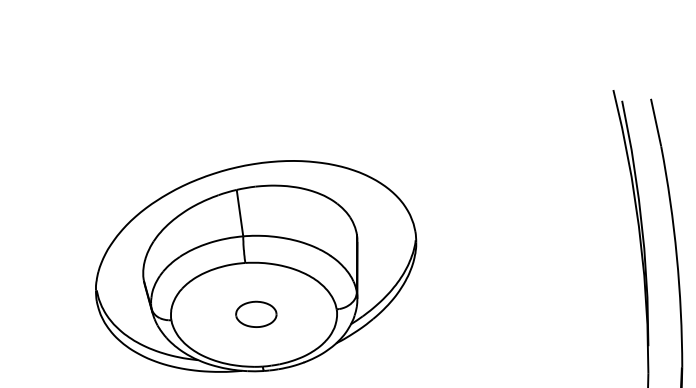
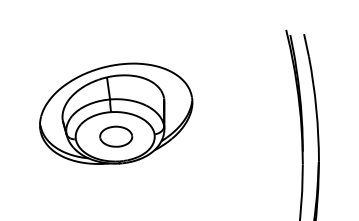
part: (256, 314) -> (116, 136), size x1.67

